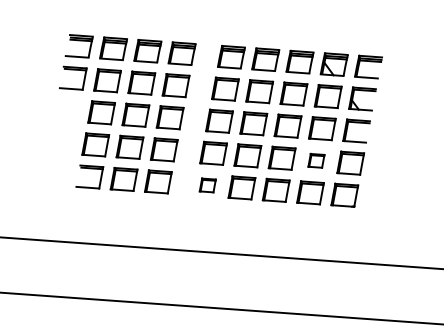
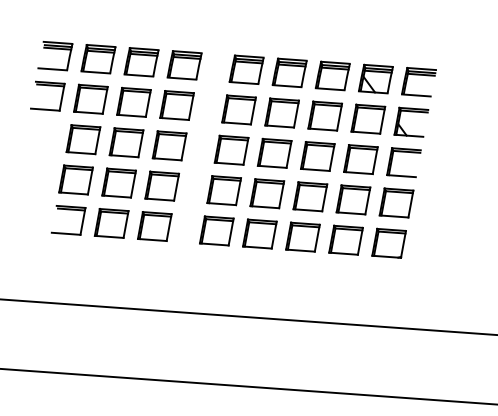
part: (316, 160) -> (353, 199), size x1.67
part: (207, 185) -> (216, 231), size x1.67

